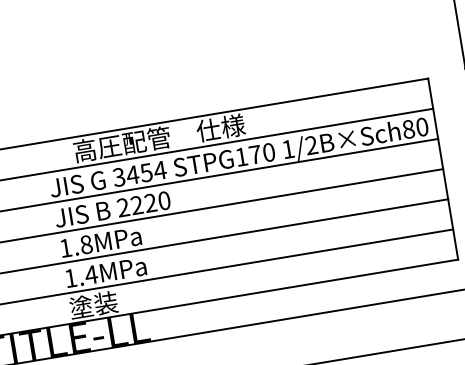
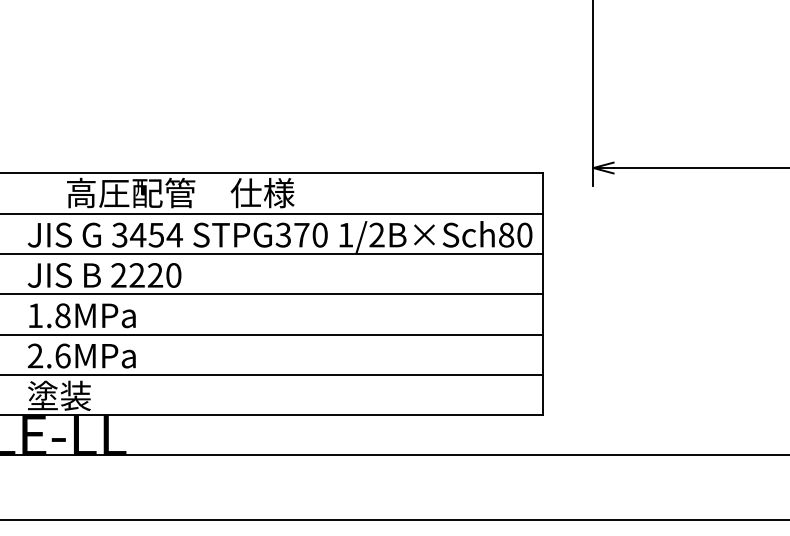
text: (240, 156) -> (282, 234), STPG170 -> STPG370
text: (81, 276) -> (49, 355), 1.4MPa -> 2.6MPa

